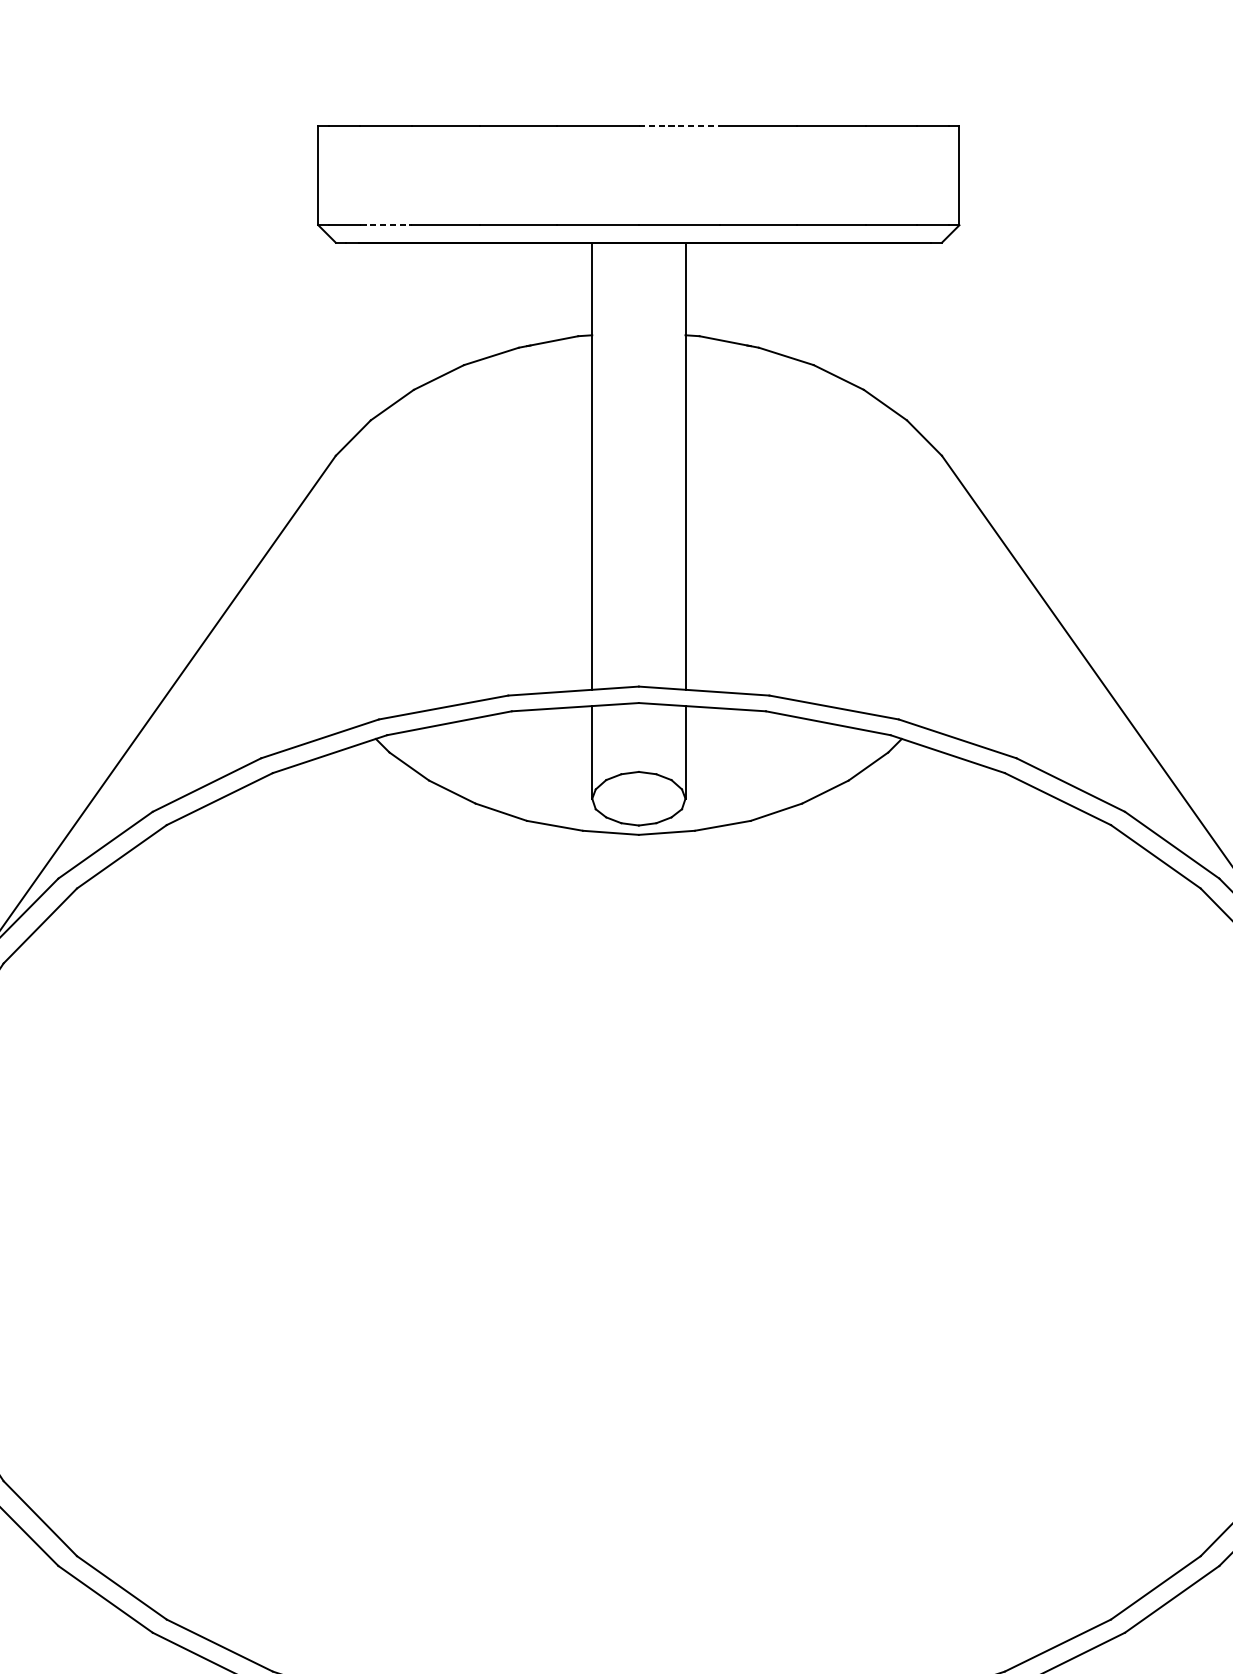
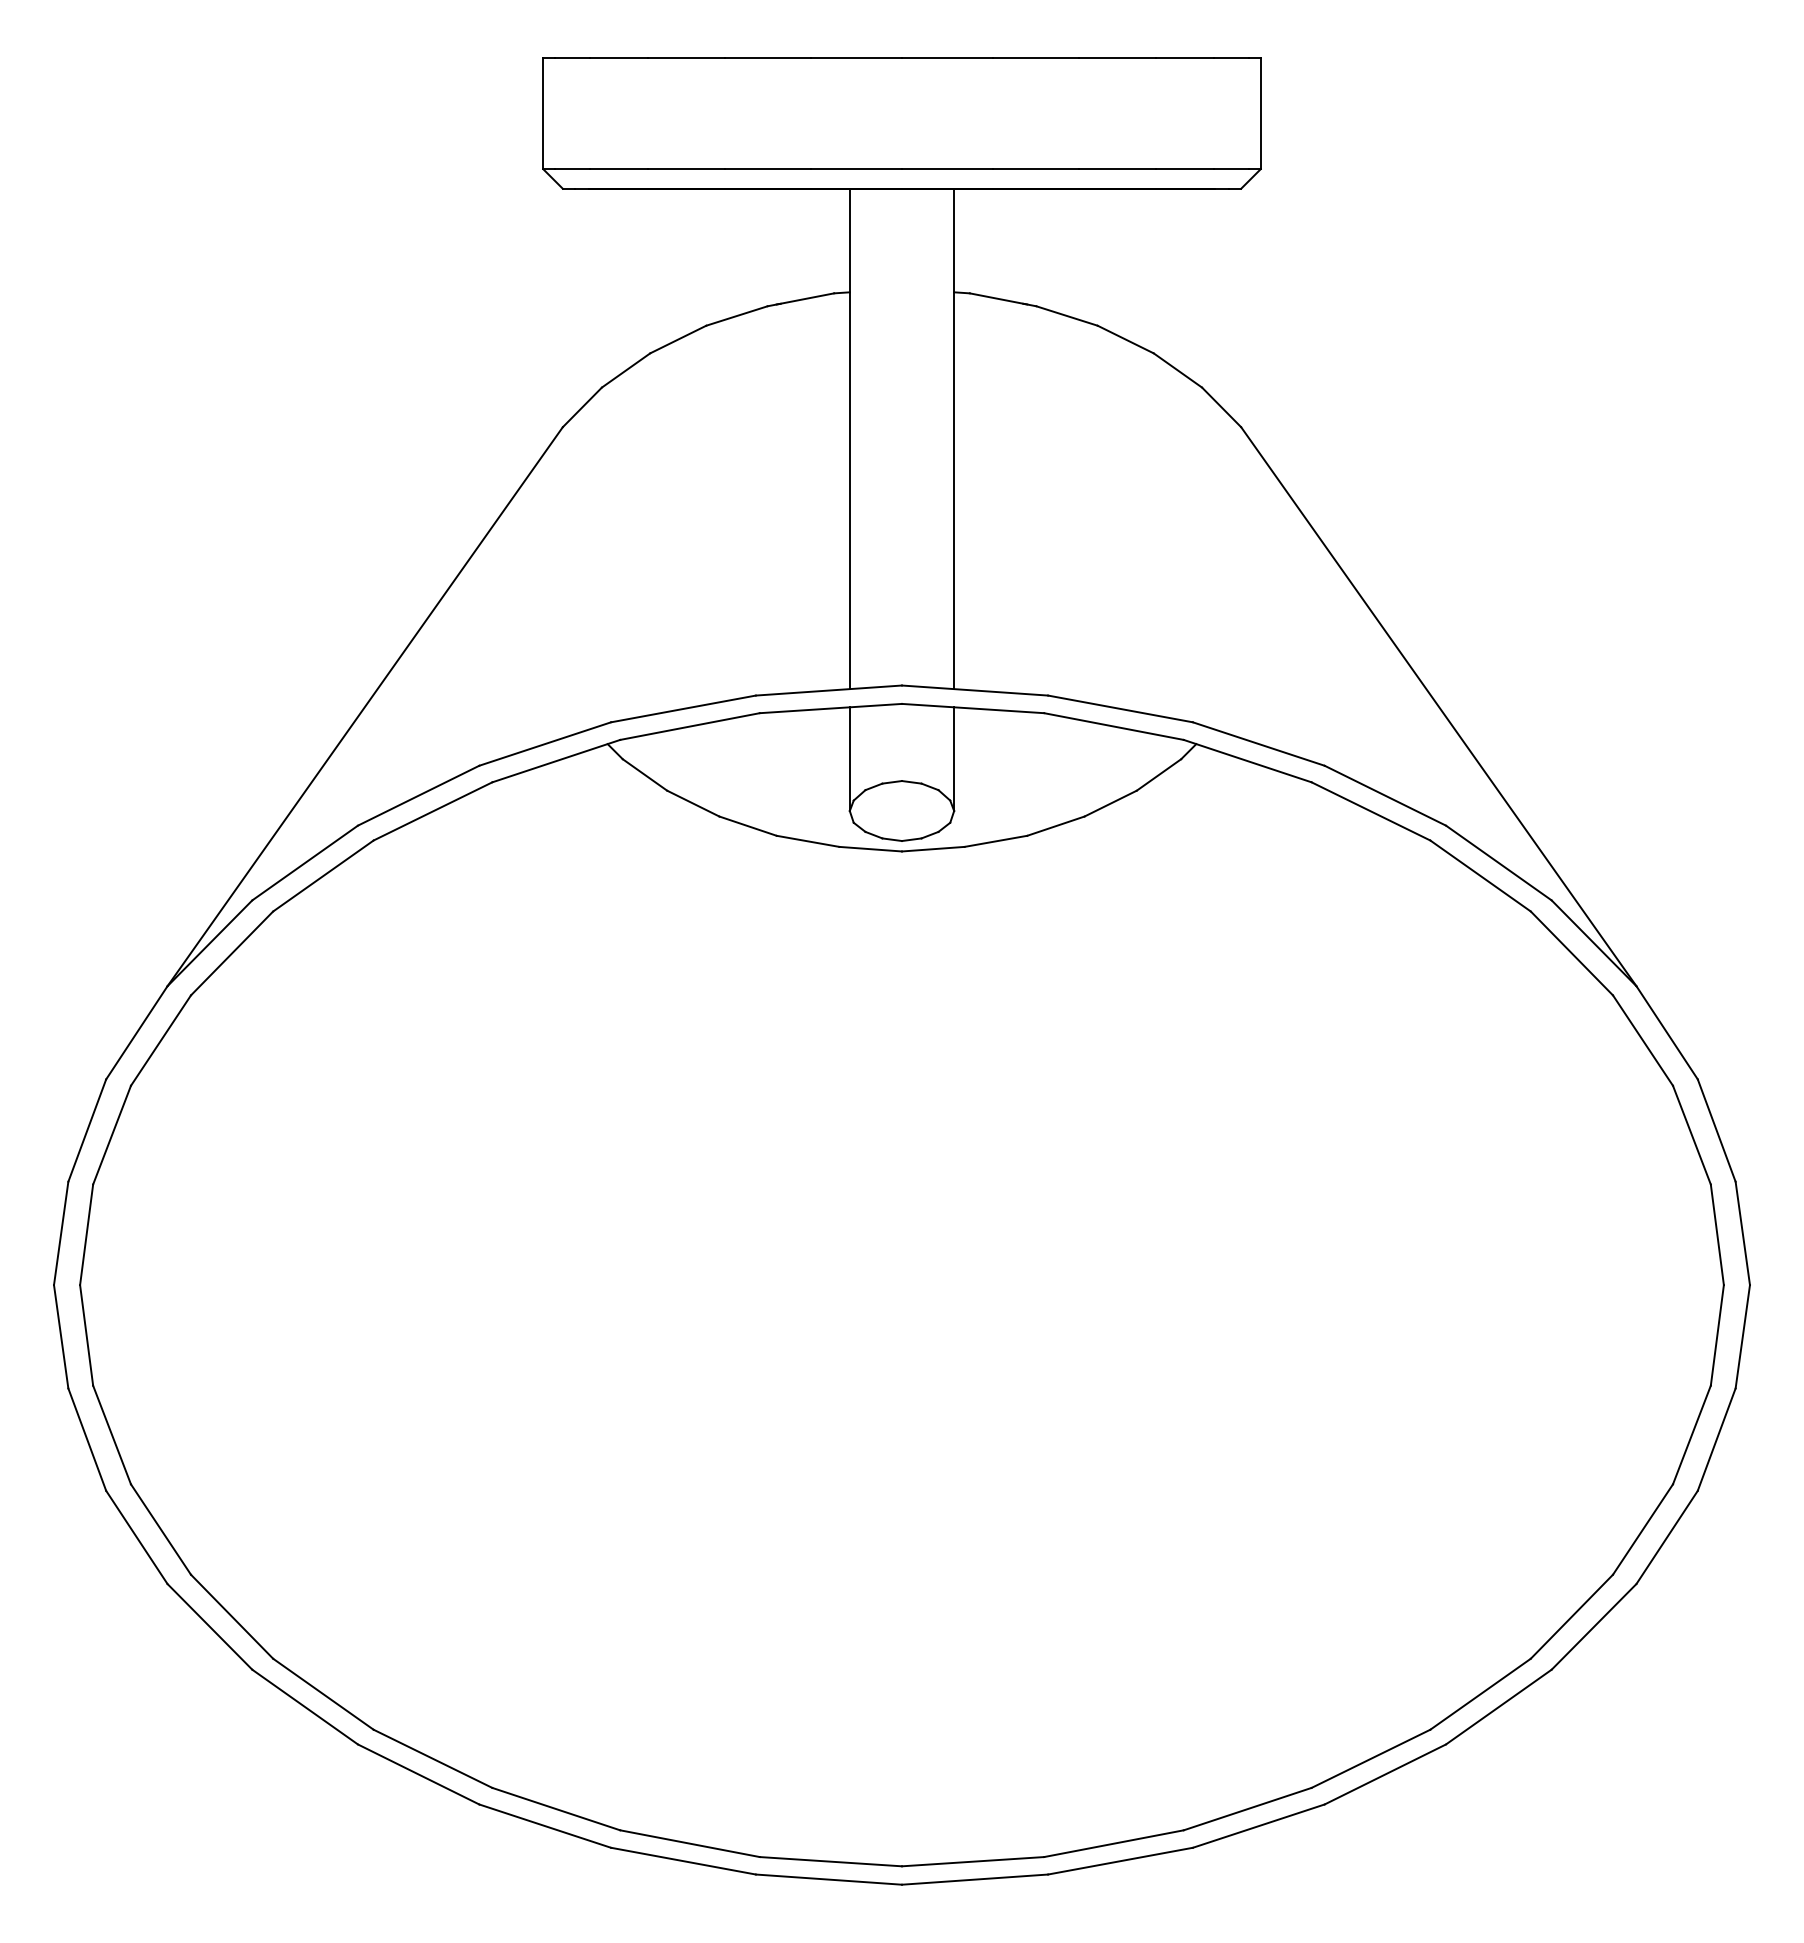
line: (679, 126) -> (947, 58), dashed -> solid
line: (385, 225) -> (618, 169), dashed -> solid

